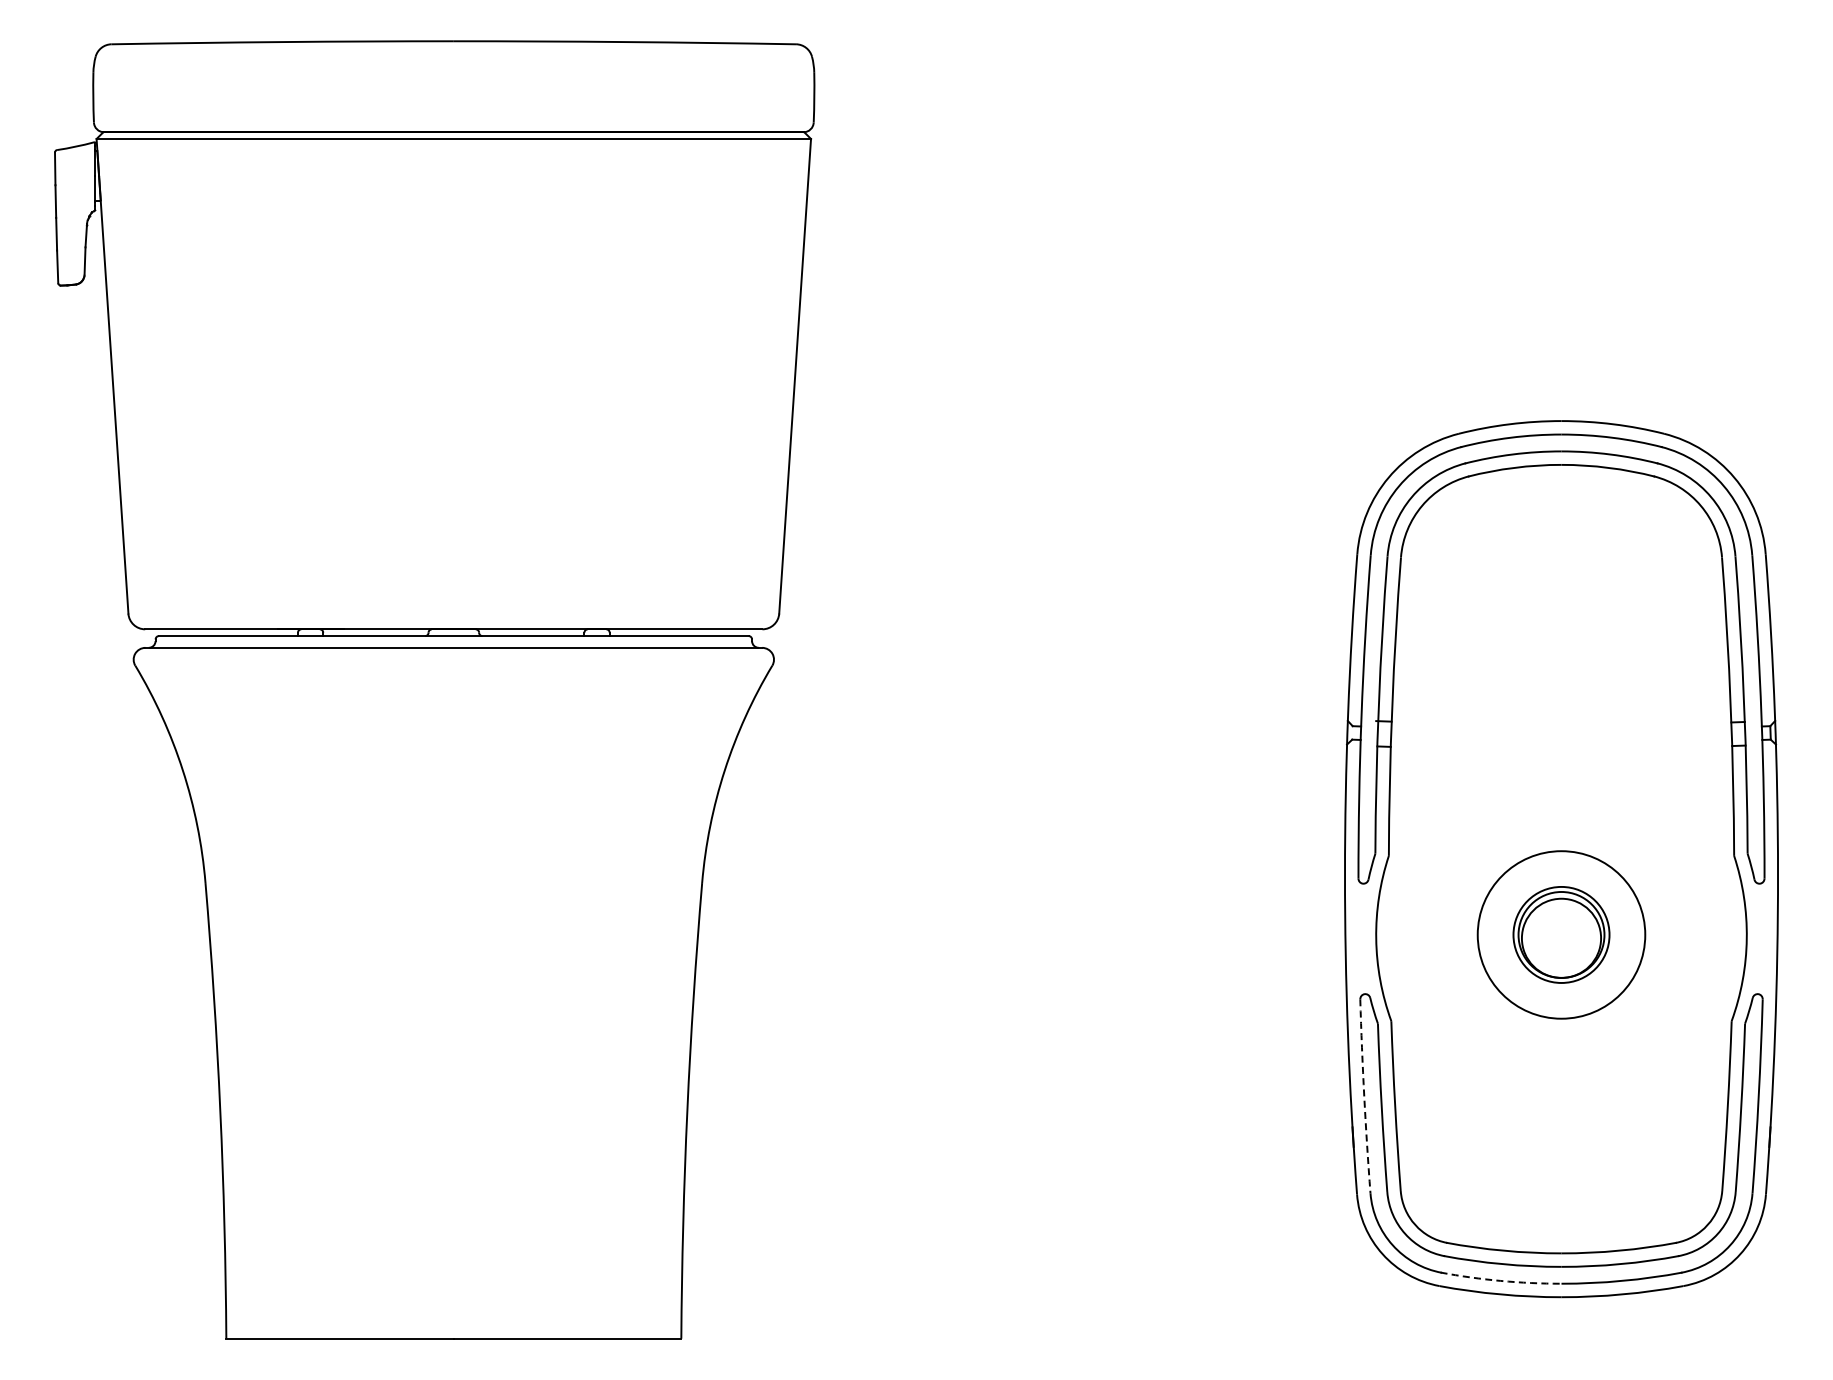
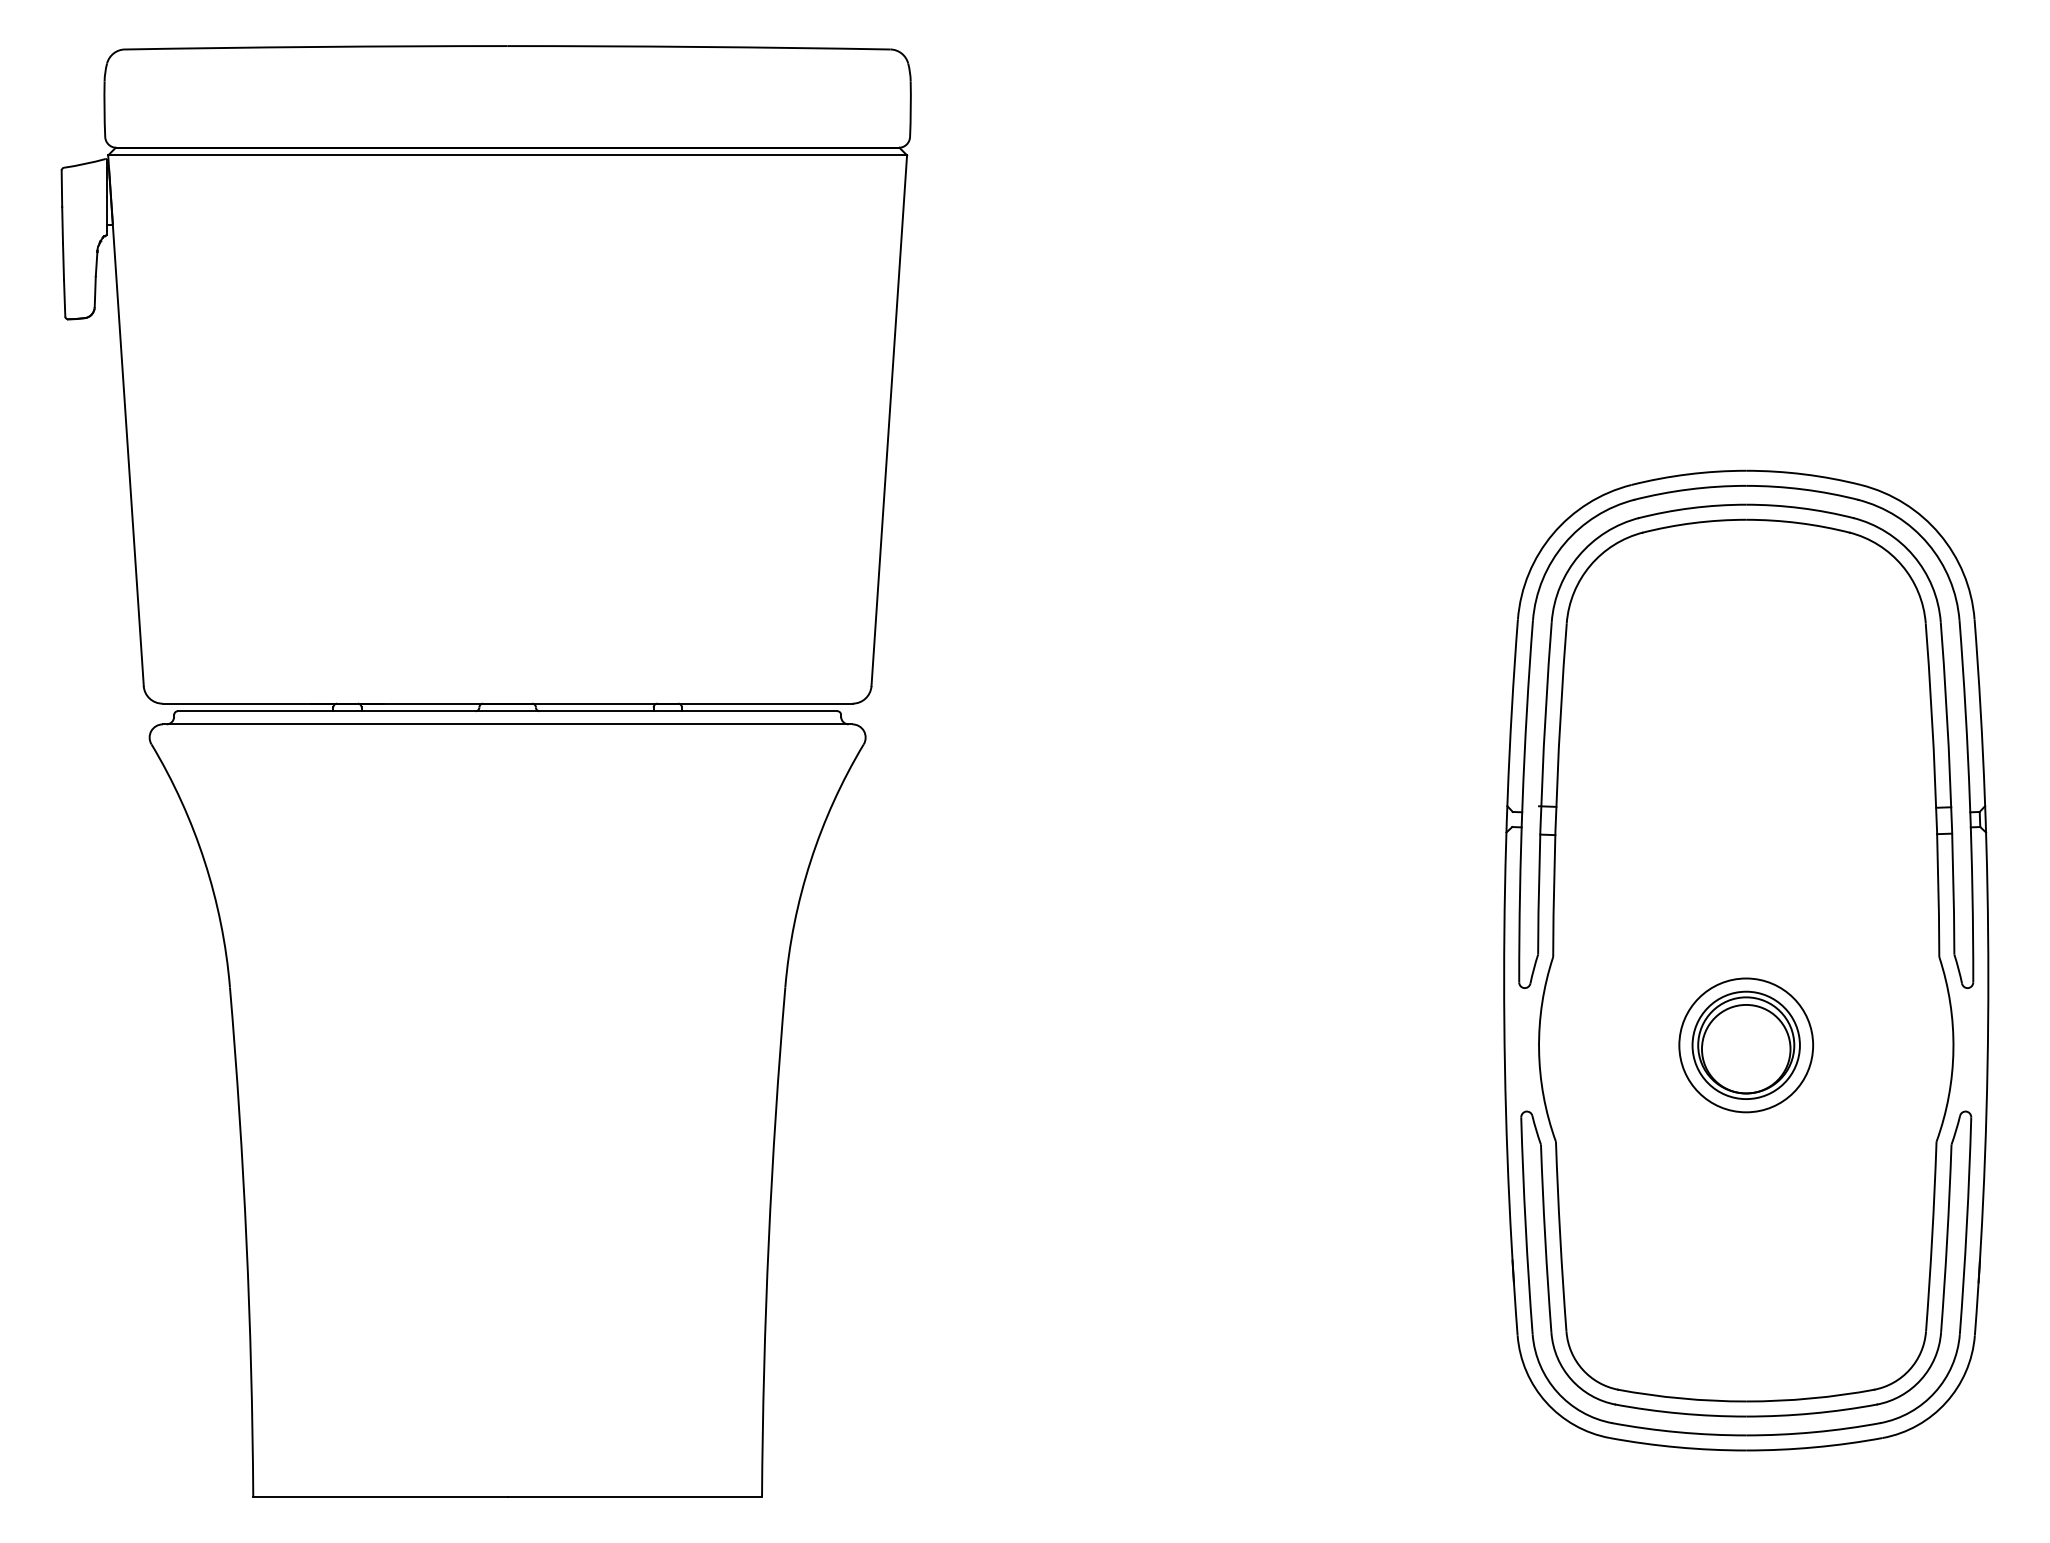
circle: (1561, 934) -> (1746, 1044), size x0.71
arc: (1364, 1096) -> (1525, 1226), dashed -> solid
arc: (1500, 1280) -> (1678, 1431), dashed -> solid

